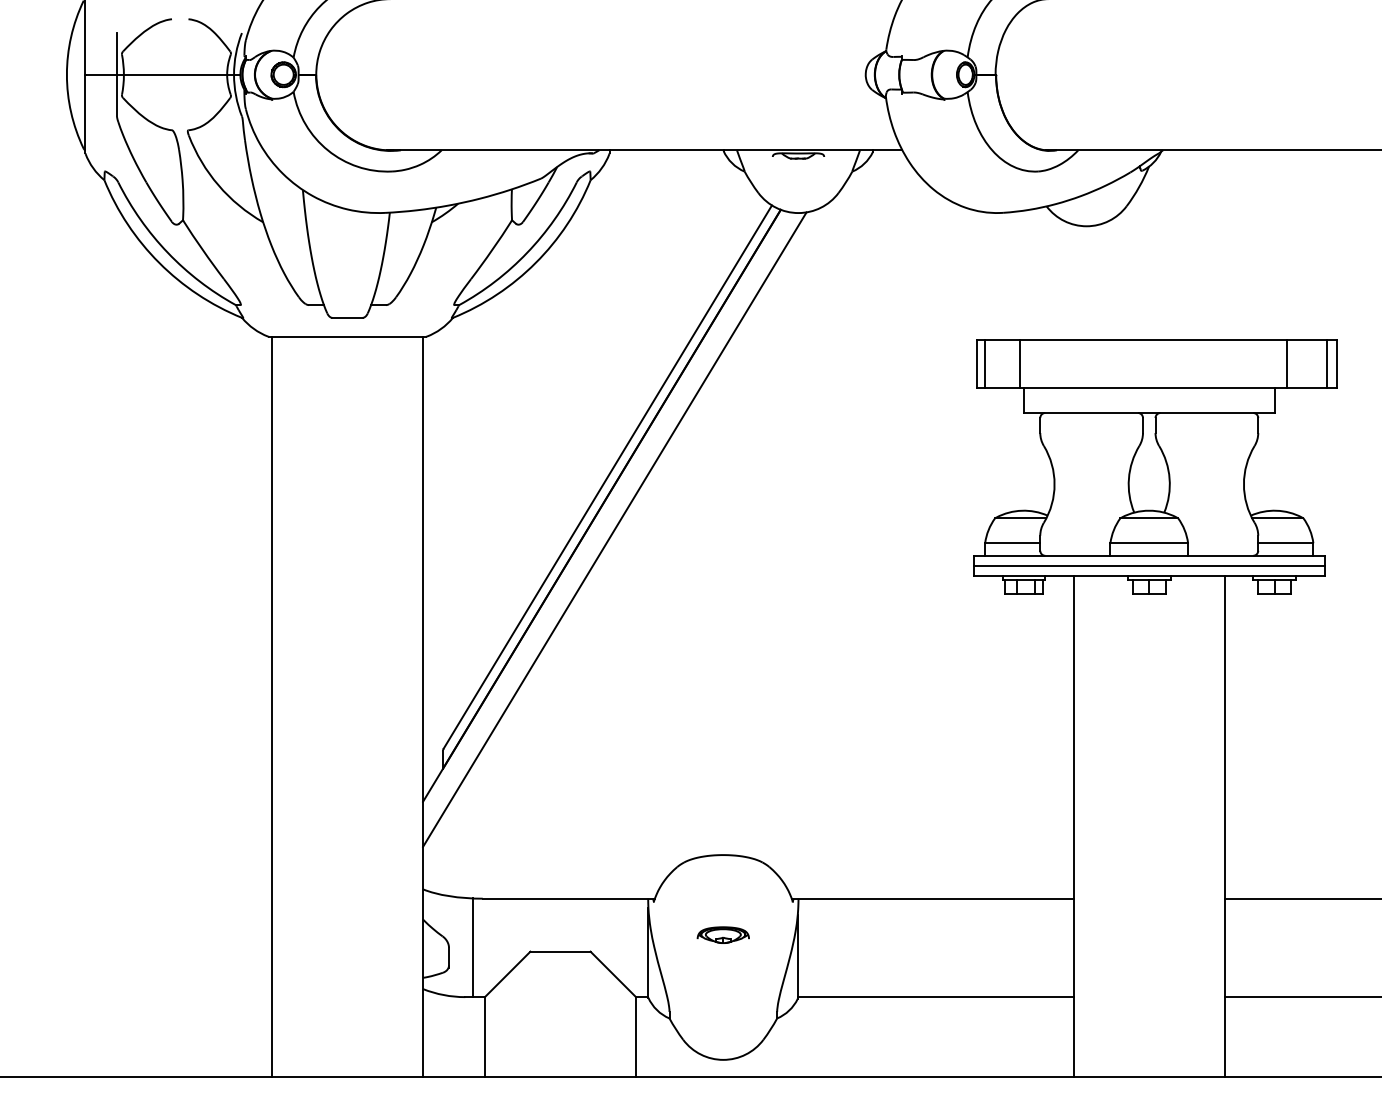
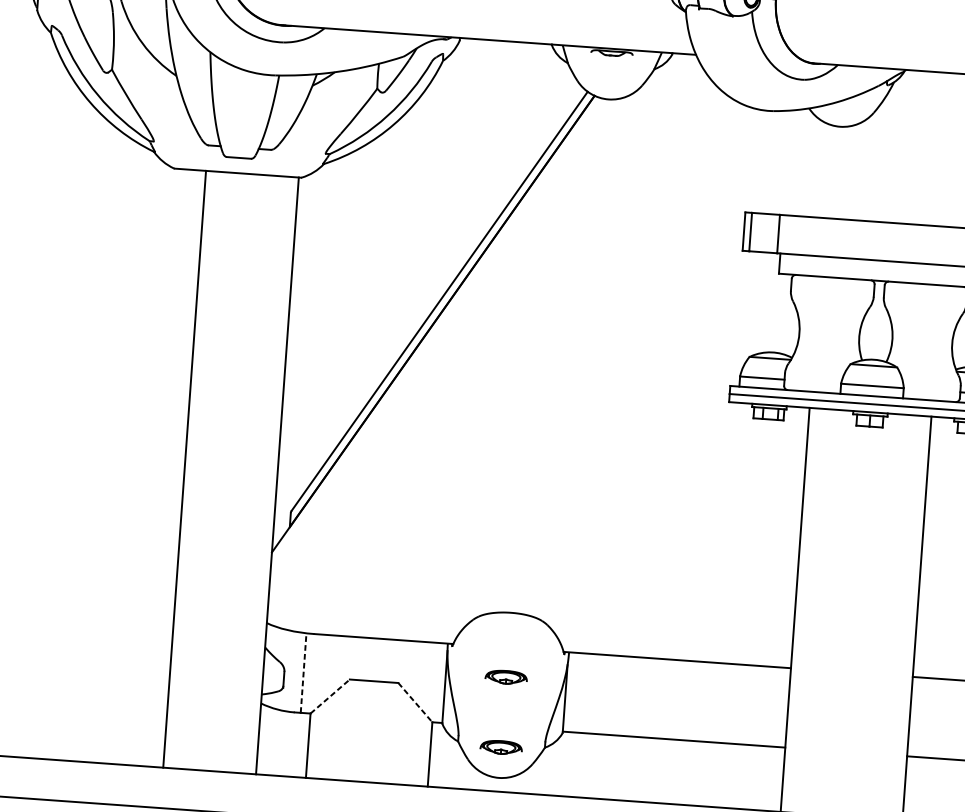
line: (614, 529) -> (442, 343), removed
line: (272, 706) -> (185, 469), moved
line: (472, 947) -> (303, 672), solid -> dashed
line: (508, 974) -> (330, 696), solid -> dashed
line: (613, 974) -> (415, 702), solid -> dashed
part: (722, 1021) -> (500, 746), added

